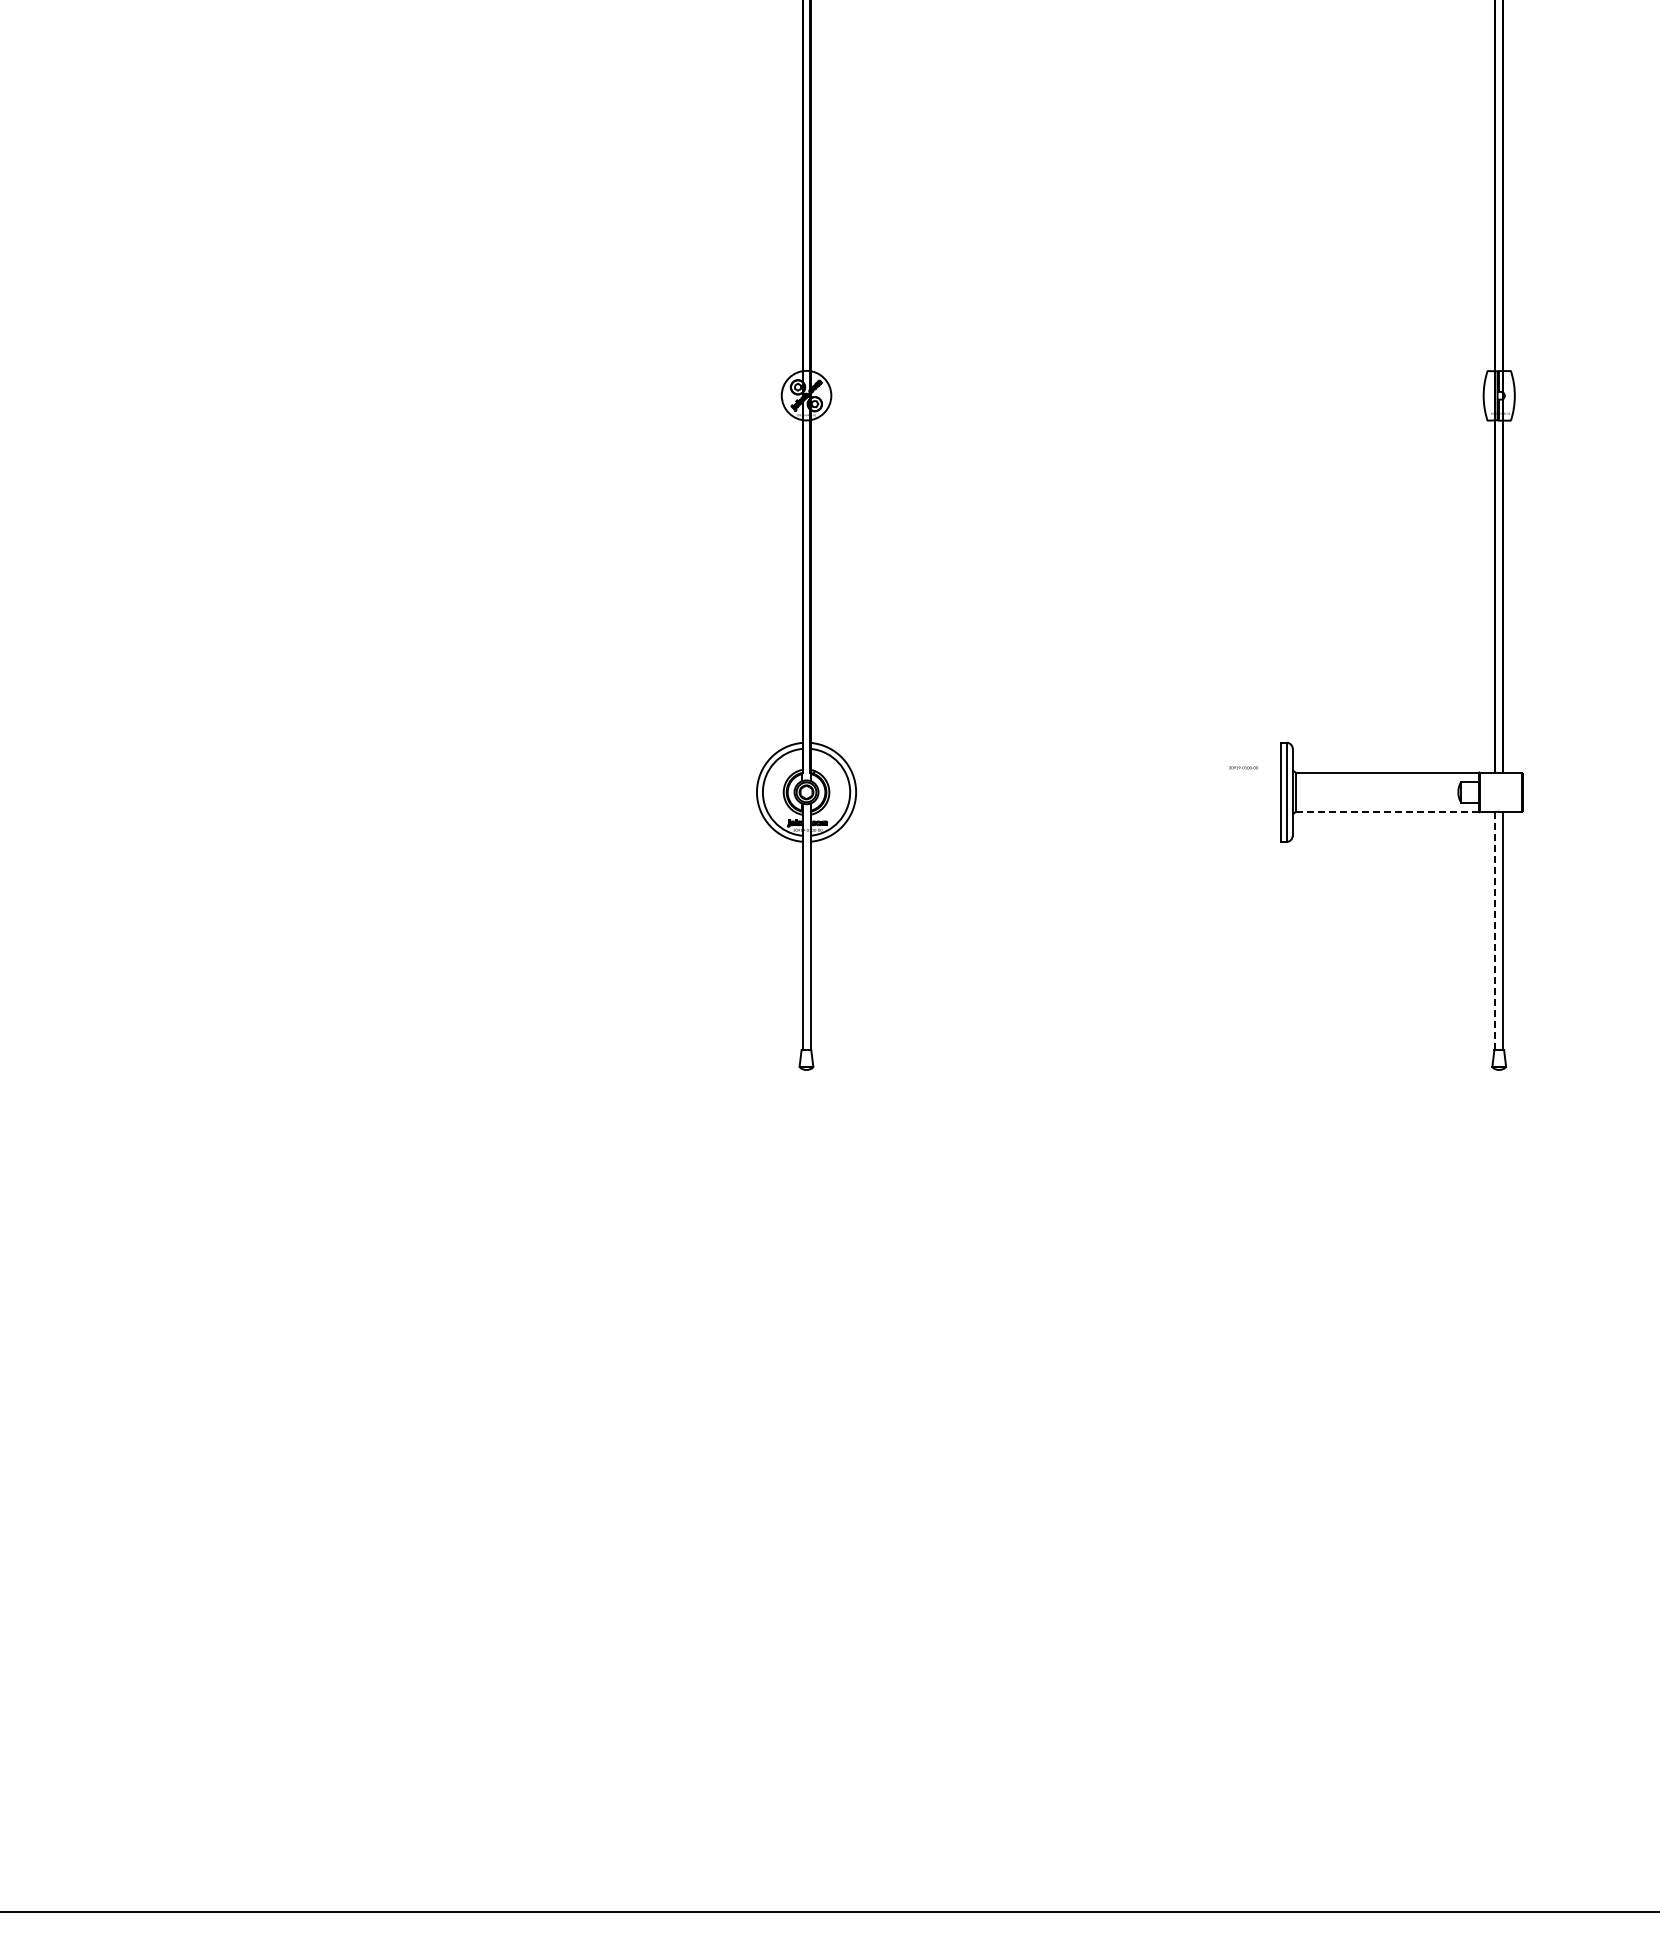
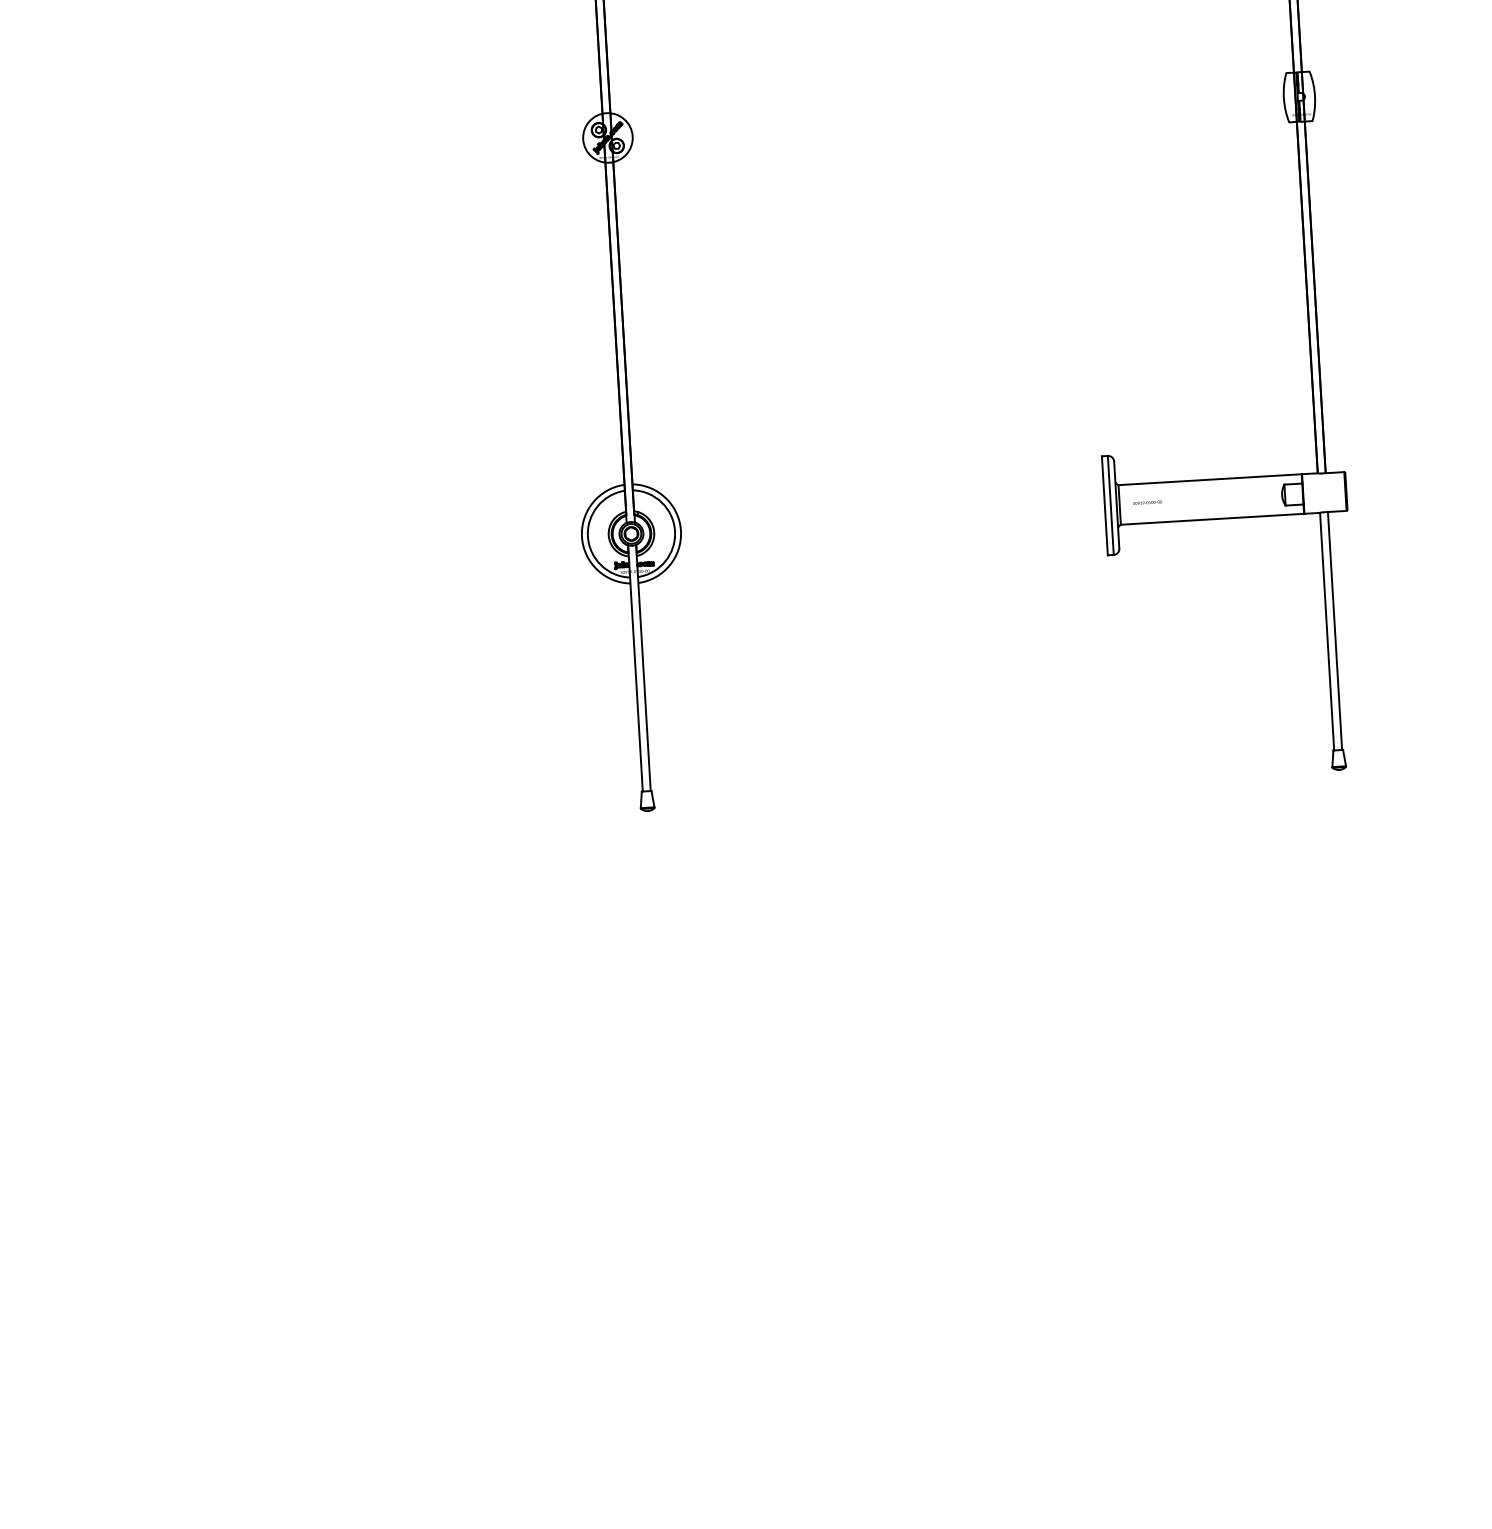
text: (1243, 767) -> (1147, 502), moved
line: (1387, 812) -> (1212, 519), dashed -> solid
line: (1495, 930) -> (1327, 630), dashed -> solid

